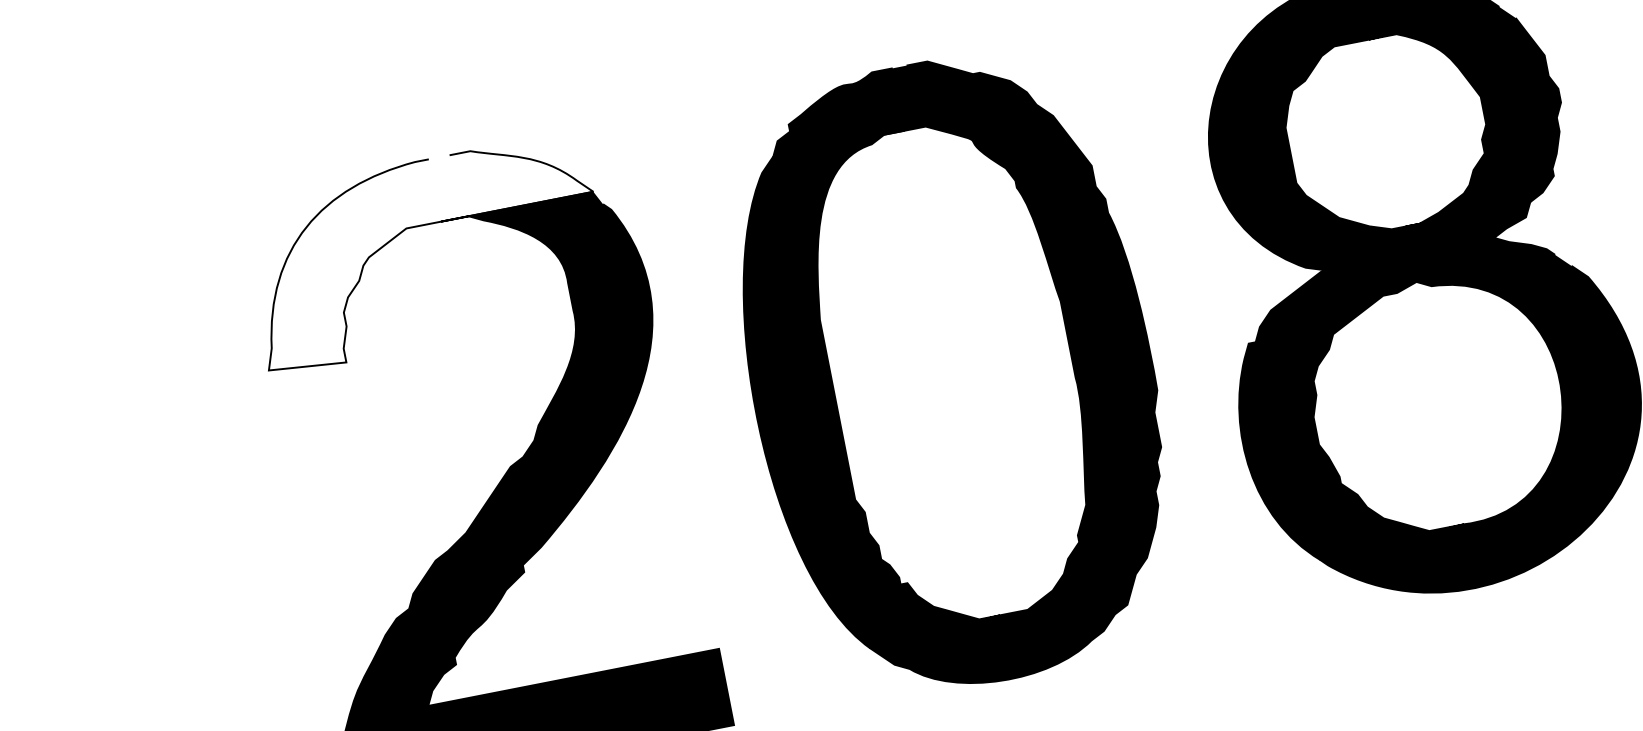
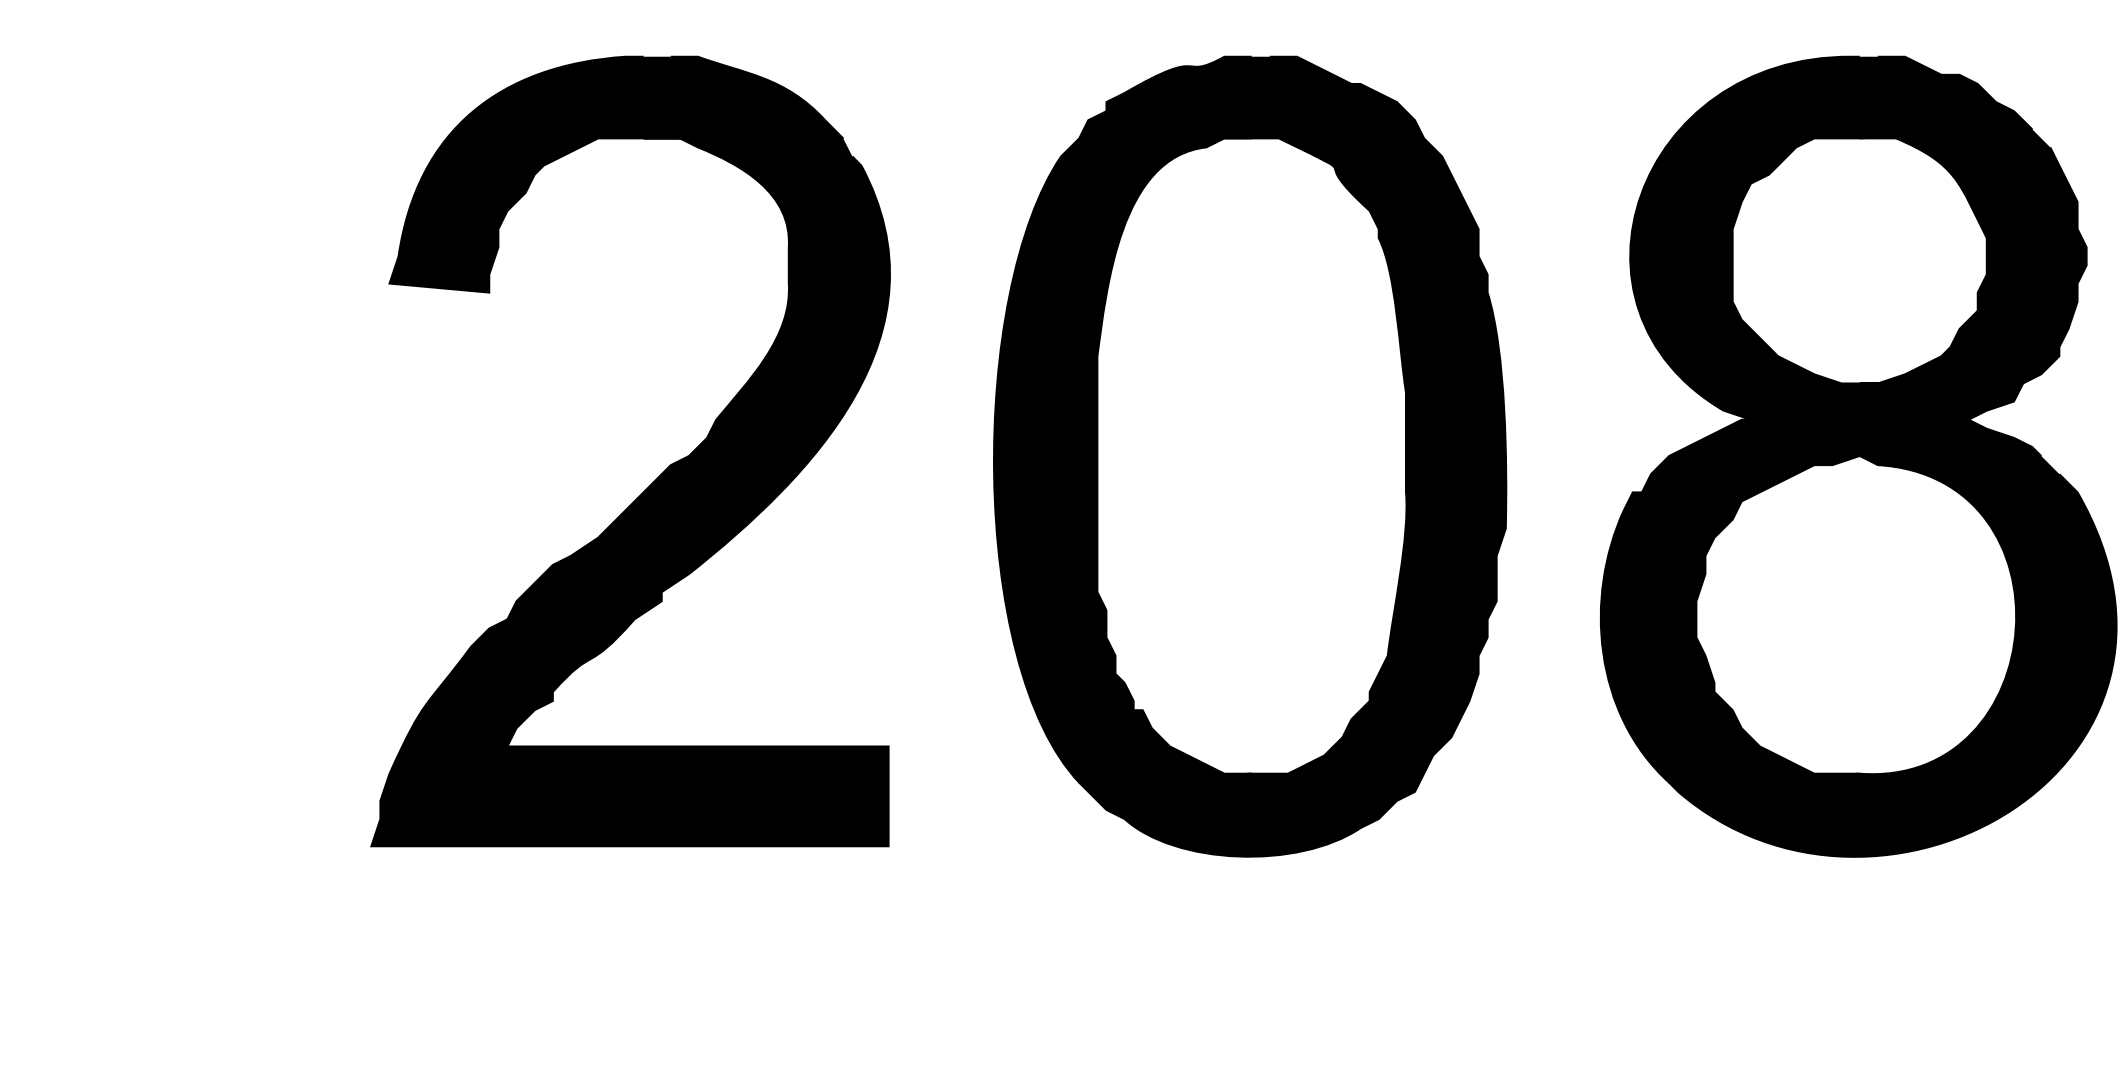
fill: (425, 253) -> (616, 174), added

